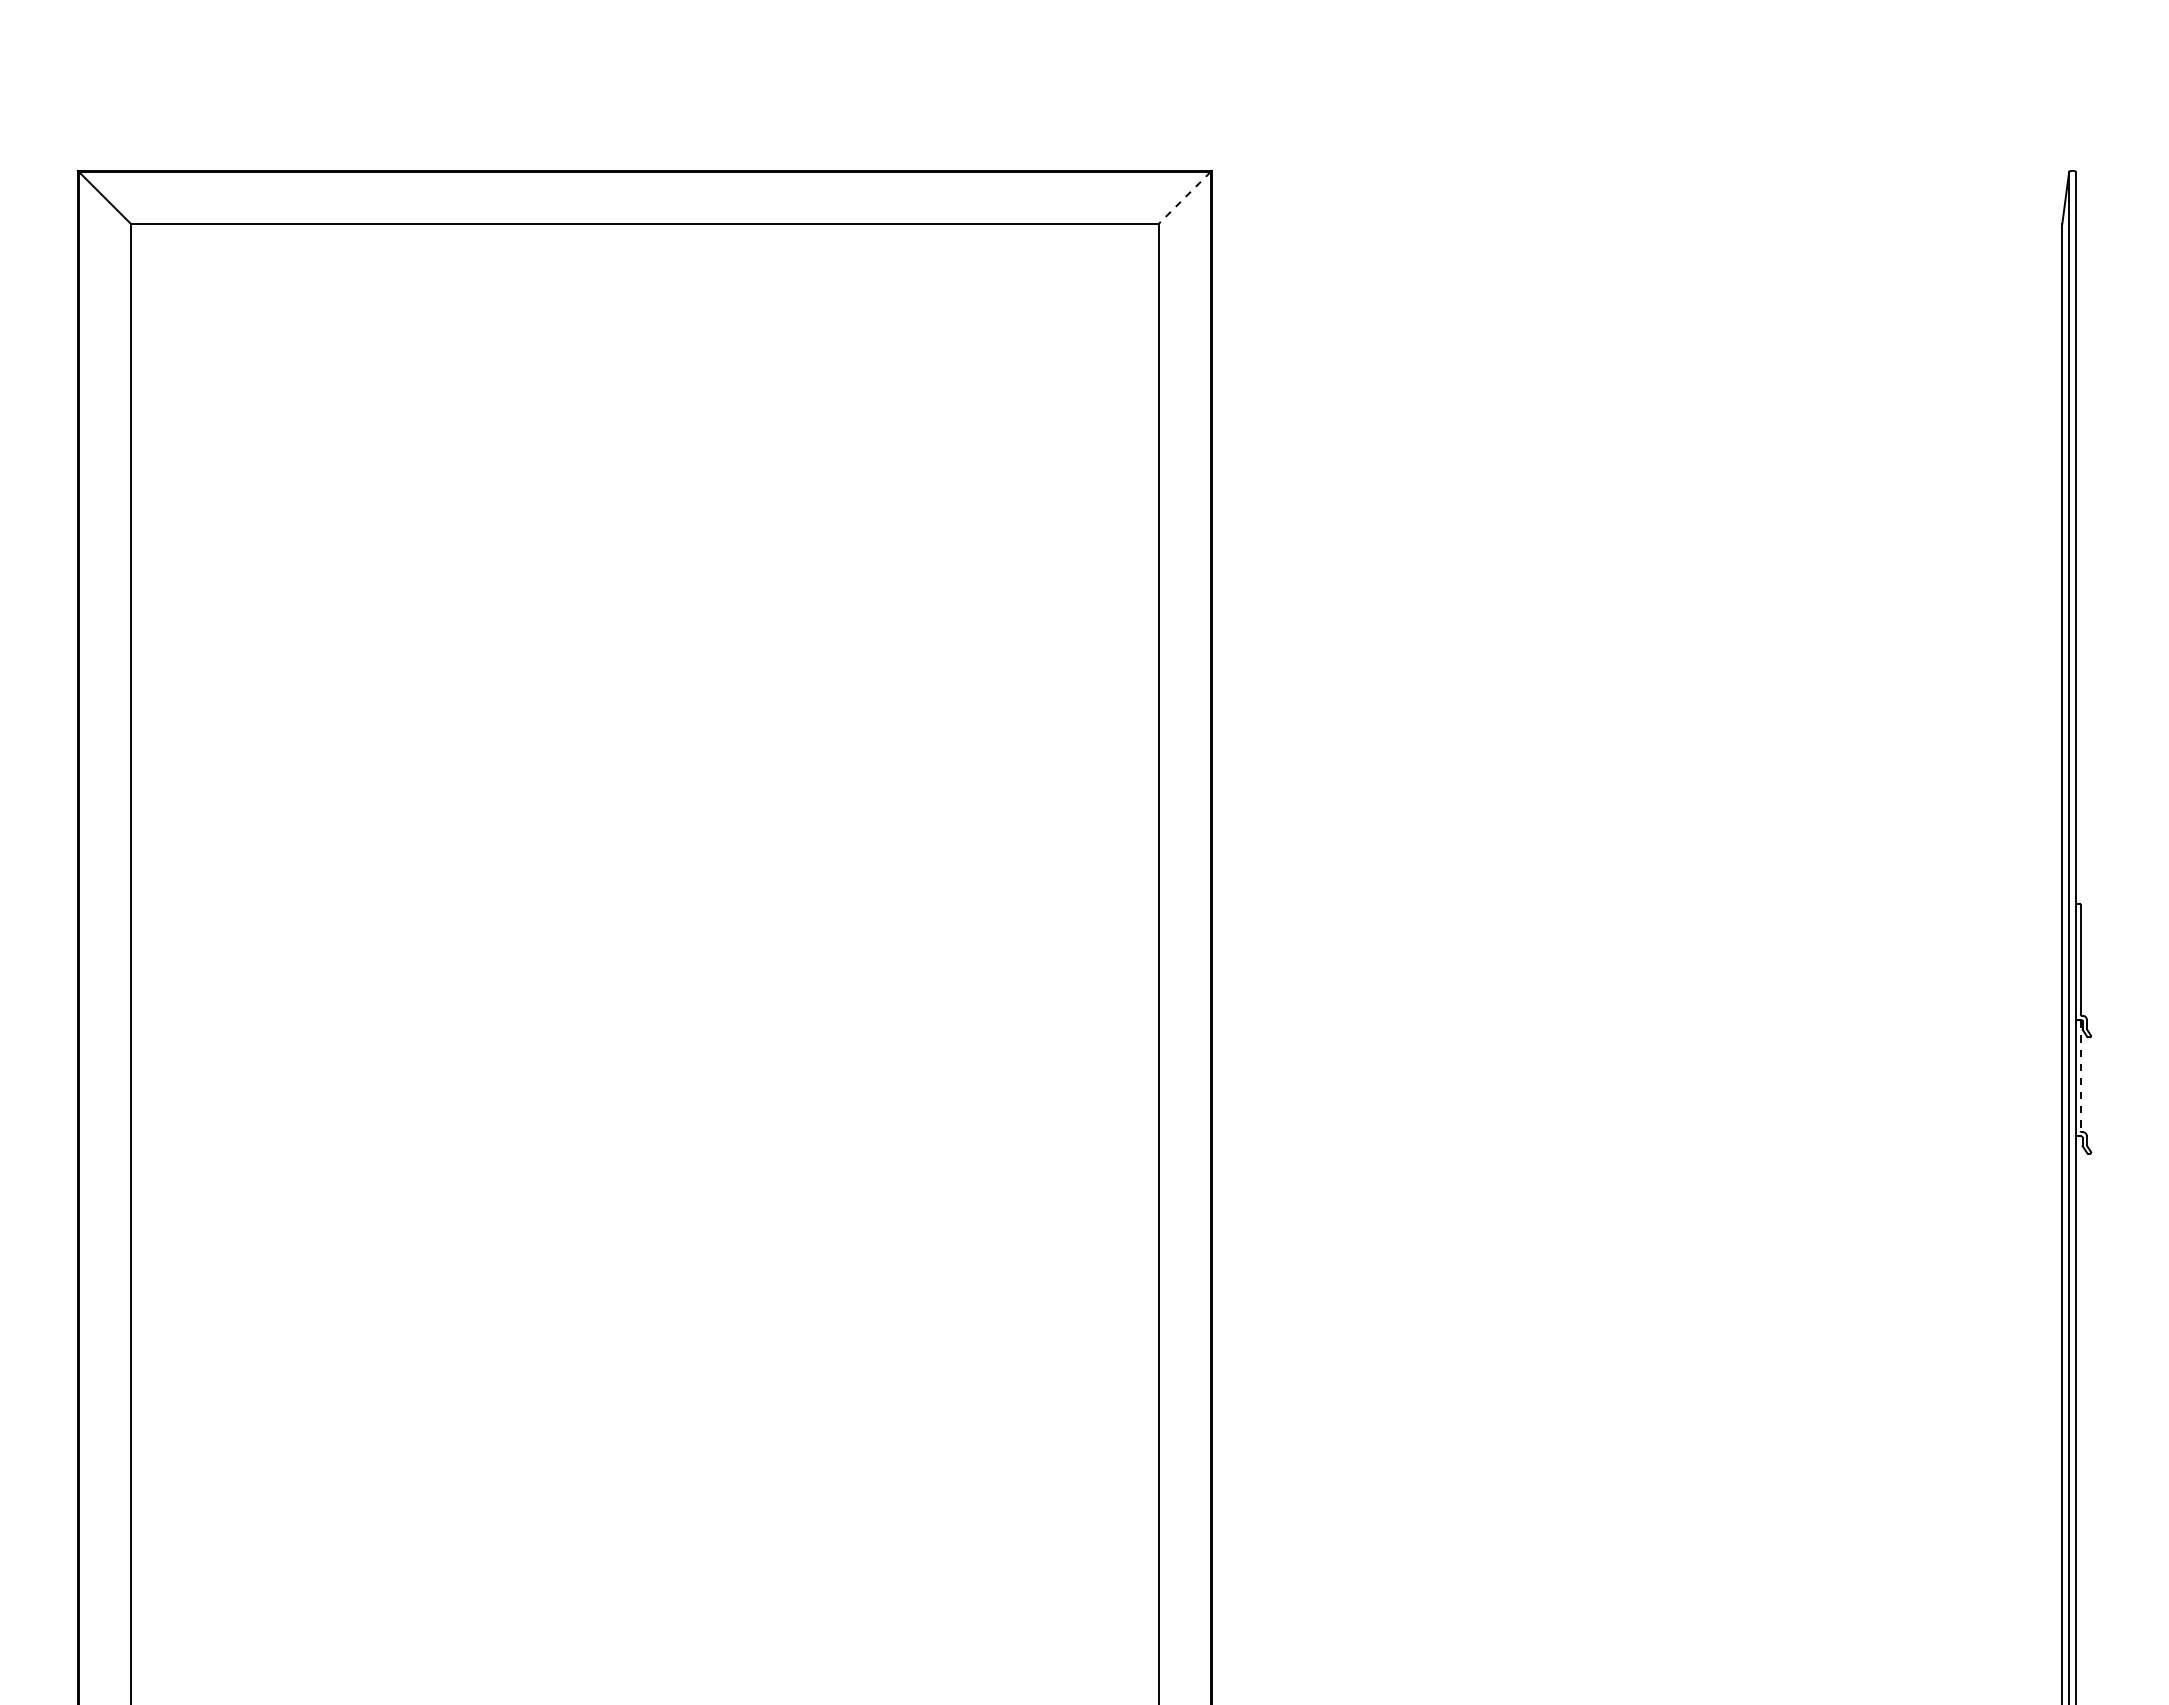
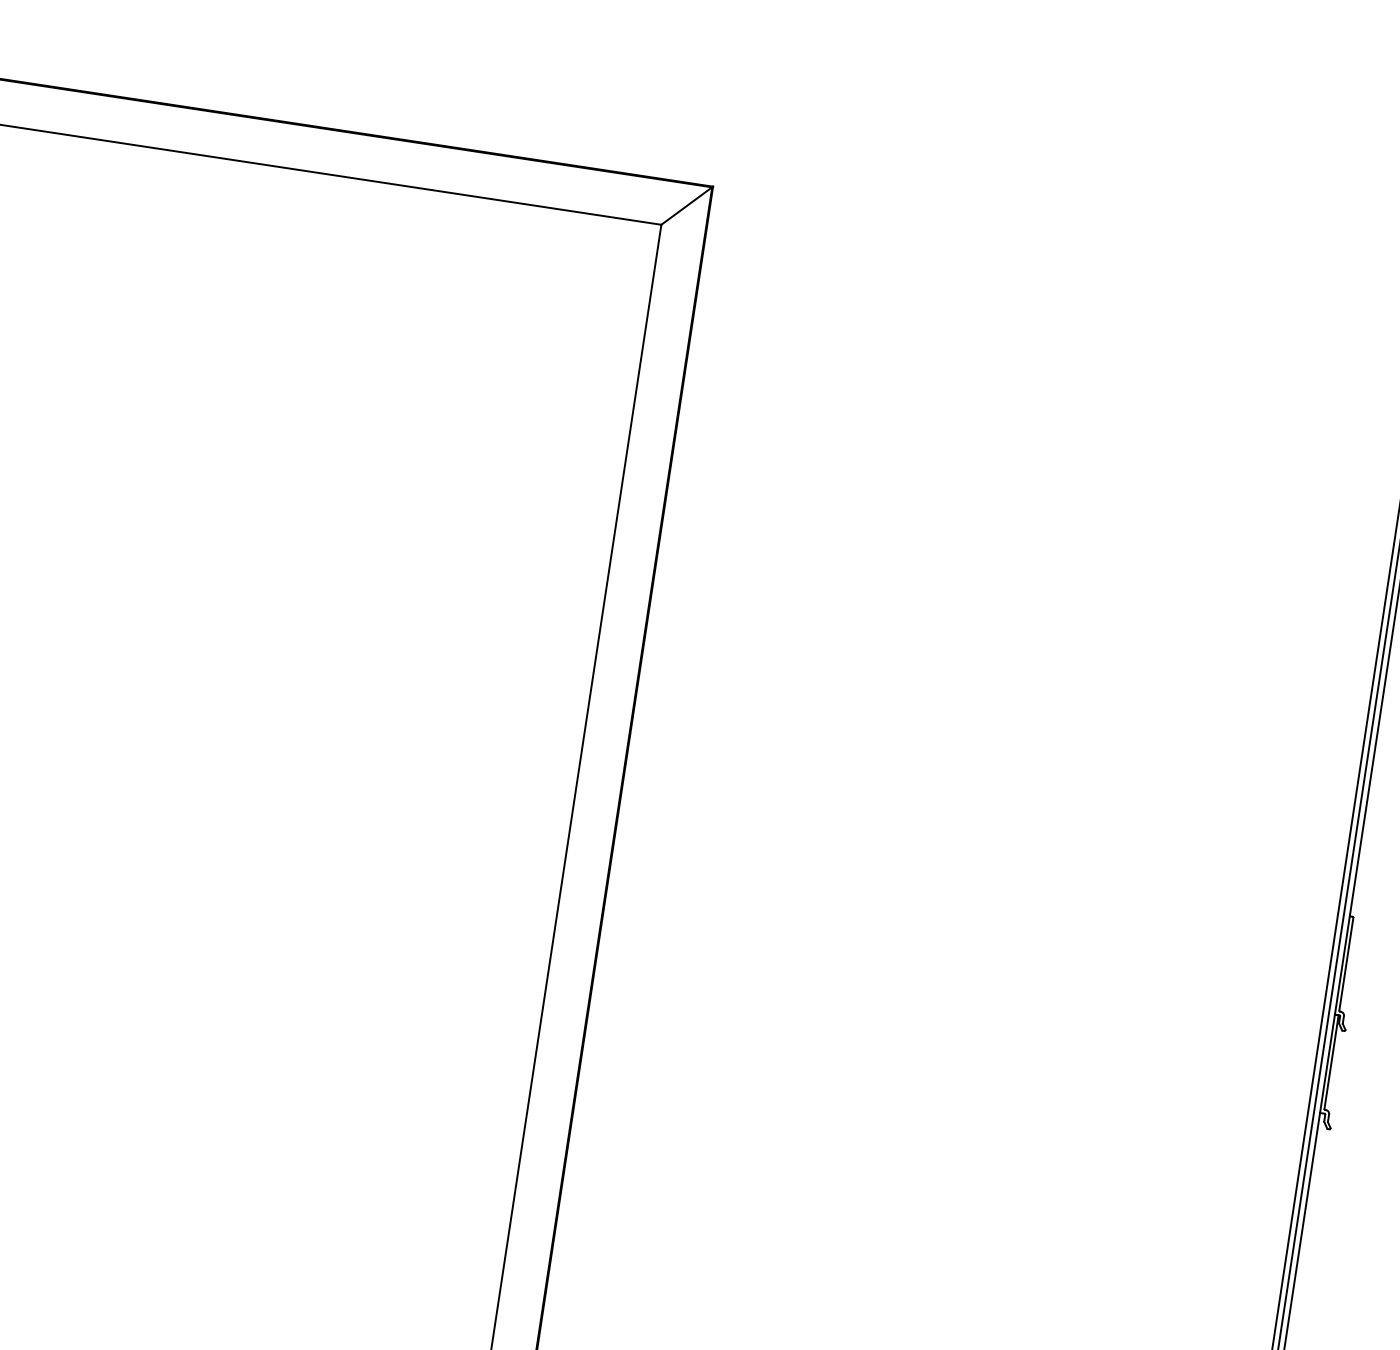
line: (1184, 197) -> (686, 205), dashed -> solid
line: (2080, 1076) -> (1331, 1062), dashed -> solid

